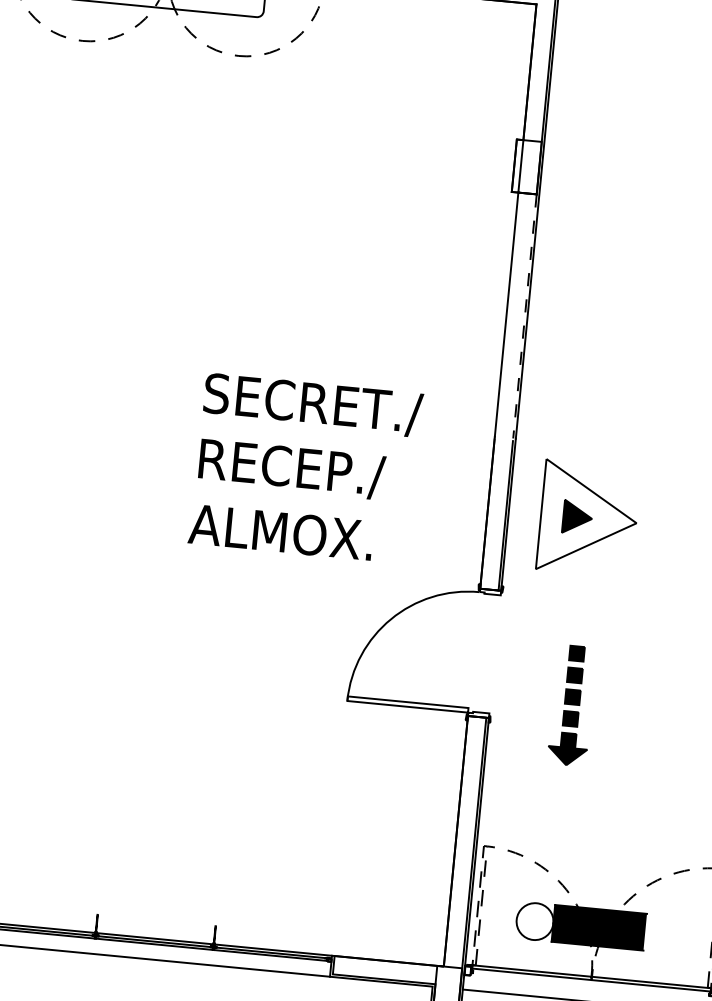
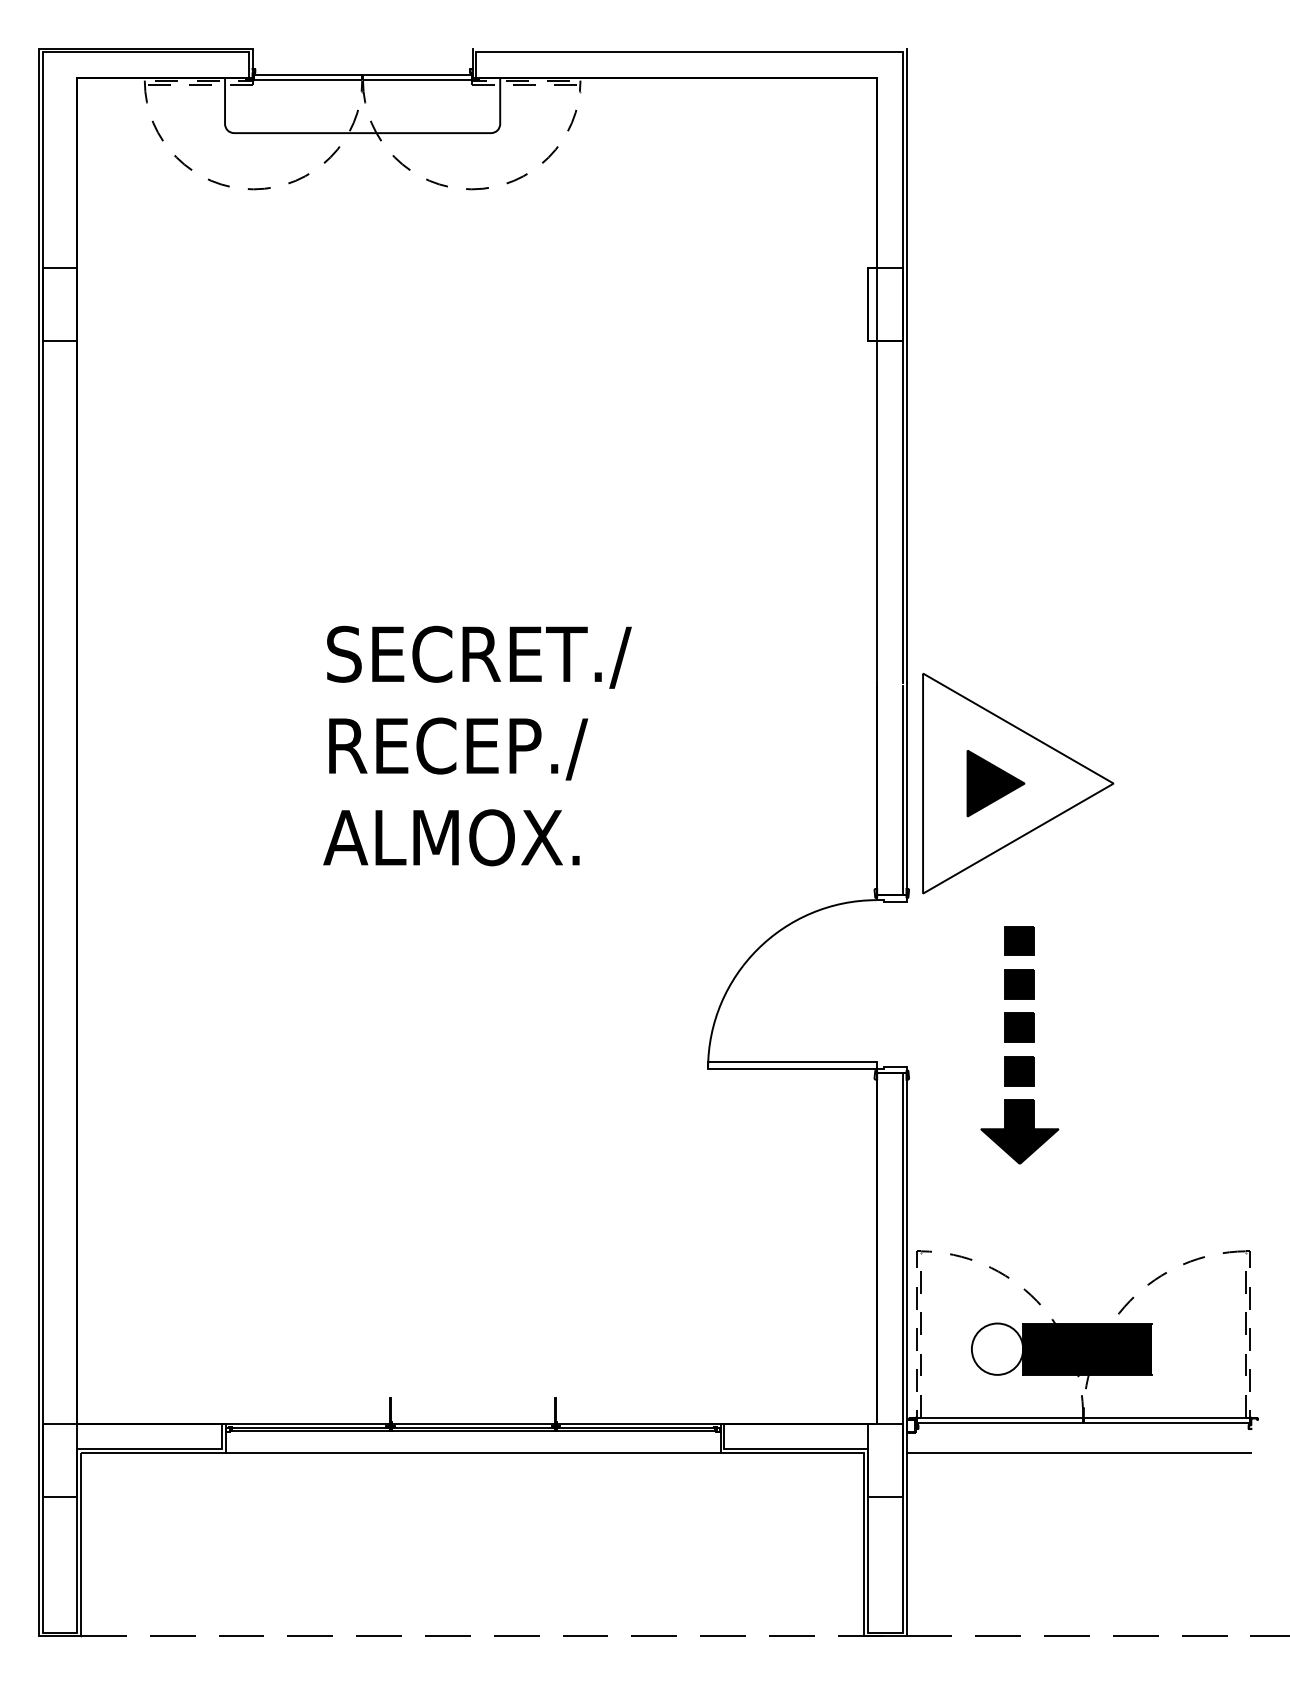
line: (524, 316) -> (902, 512), dashed -> solid
text: (305, 468) -> (477, 745), moved
part: (588, 518) -> (1018, 783), size x1.43
part: (571, 705) -> (1019, 1045), size x1.43

